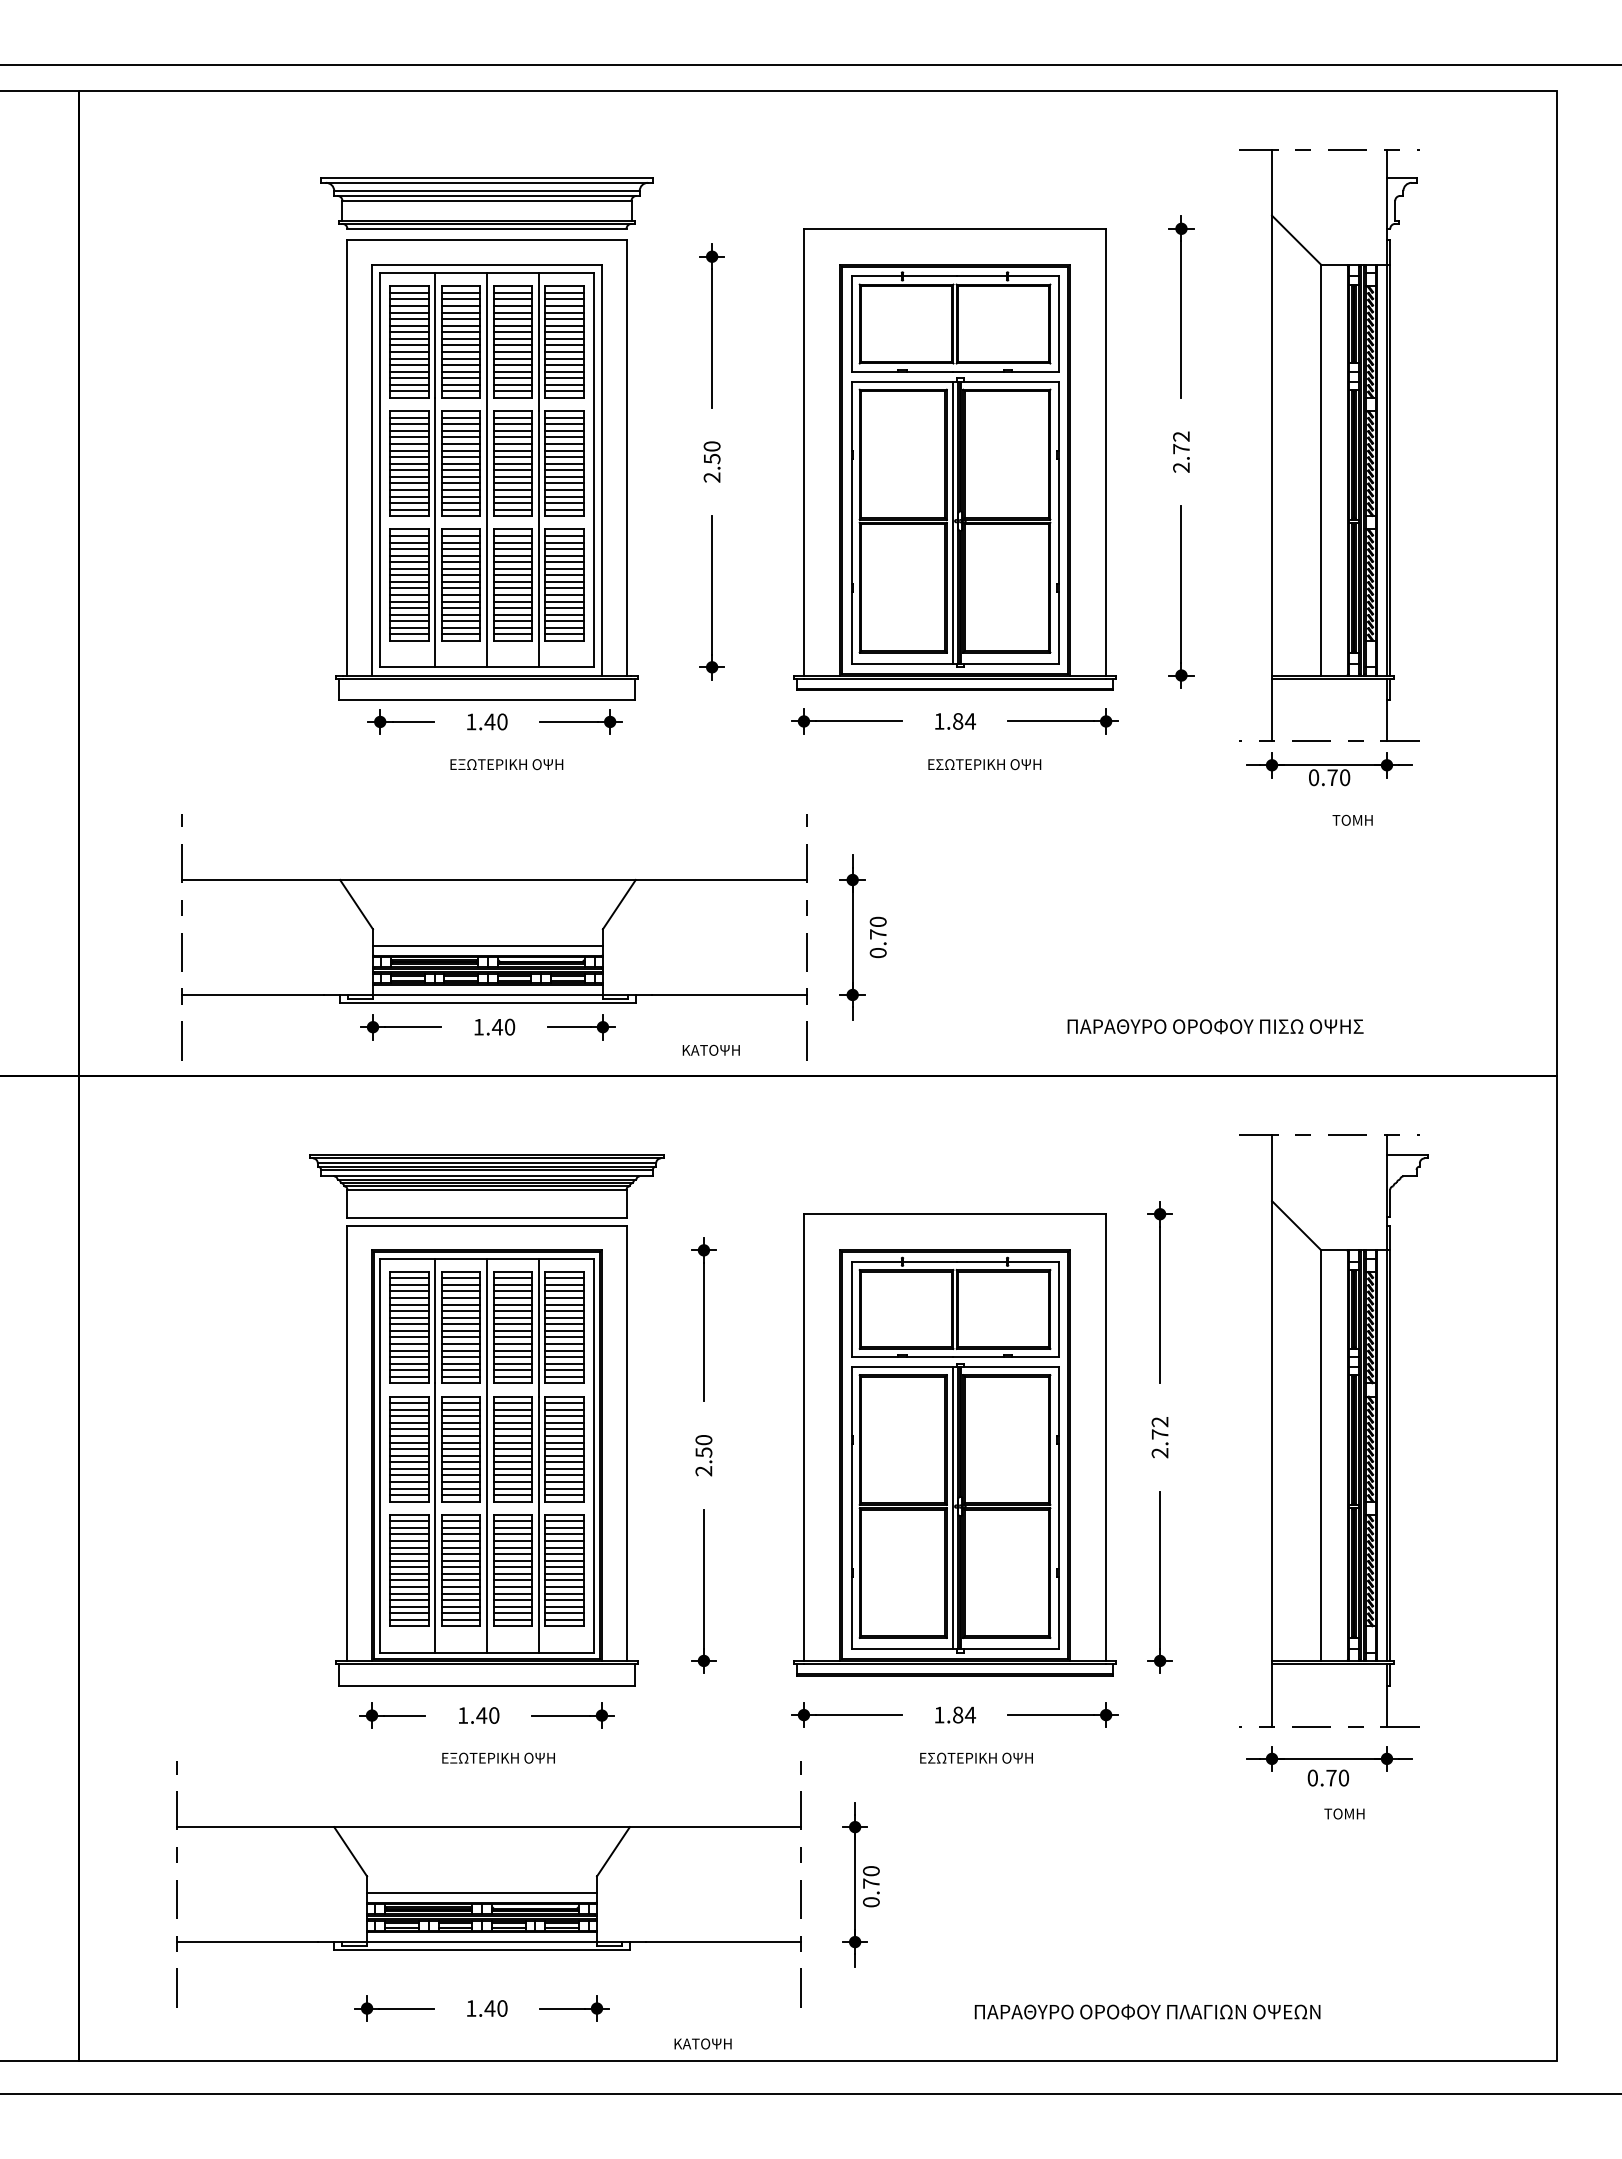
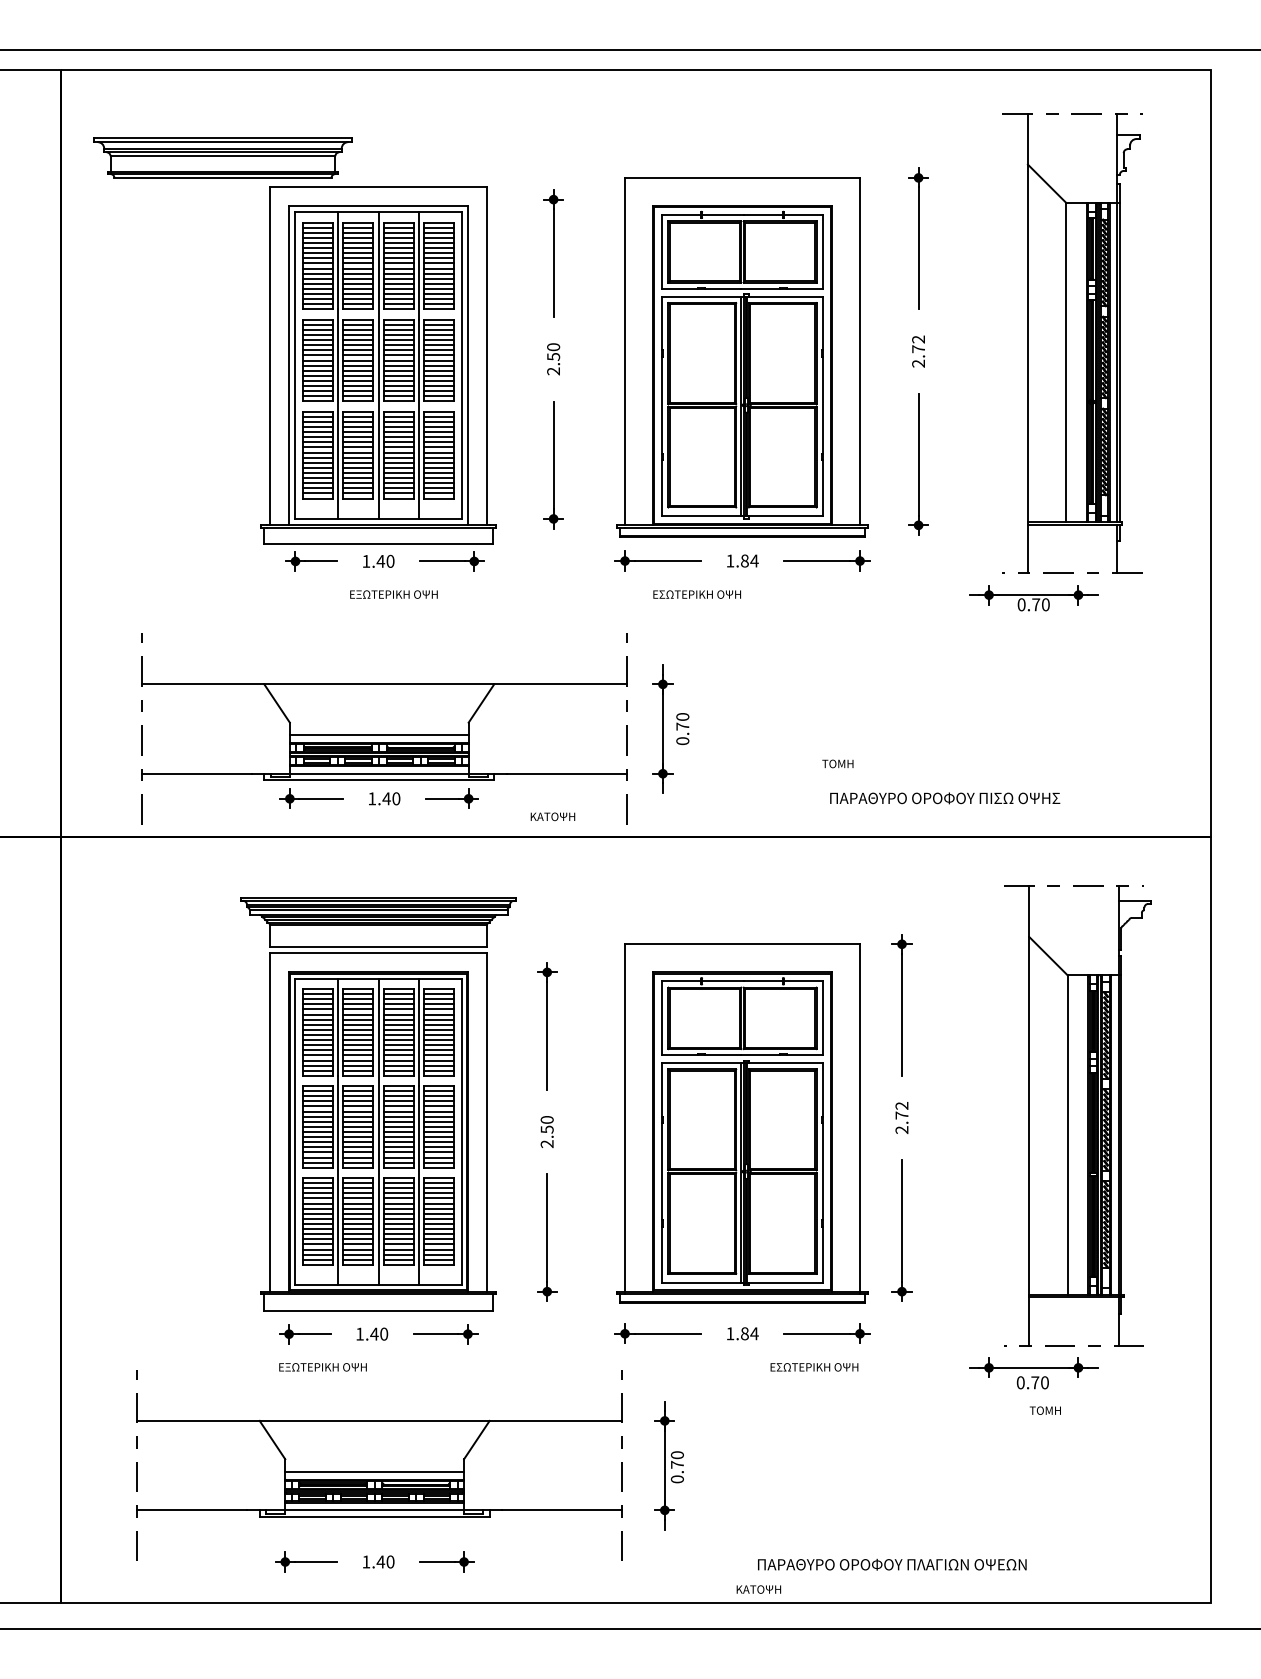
part: (486, 203) -> (222, 158), moved
part: (1329, 445) -> (1072, 343), moved
text: (984, 764) -> (696, 594), moved
text: (1352, 819) -> (837, 763), moved
part: (1333, 1430) -> (1077, 1115), moved
text: (498, 1757) -> (322, 1366), moved
text: (976, 1757) -> (814, 1366), moved
text: (702, 2043) -> (758, 1589), moved

